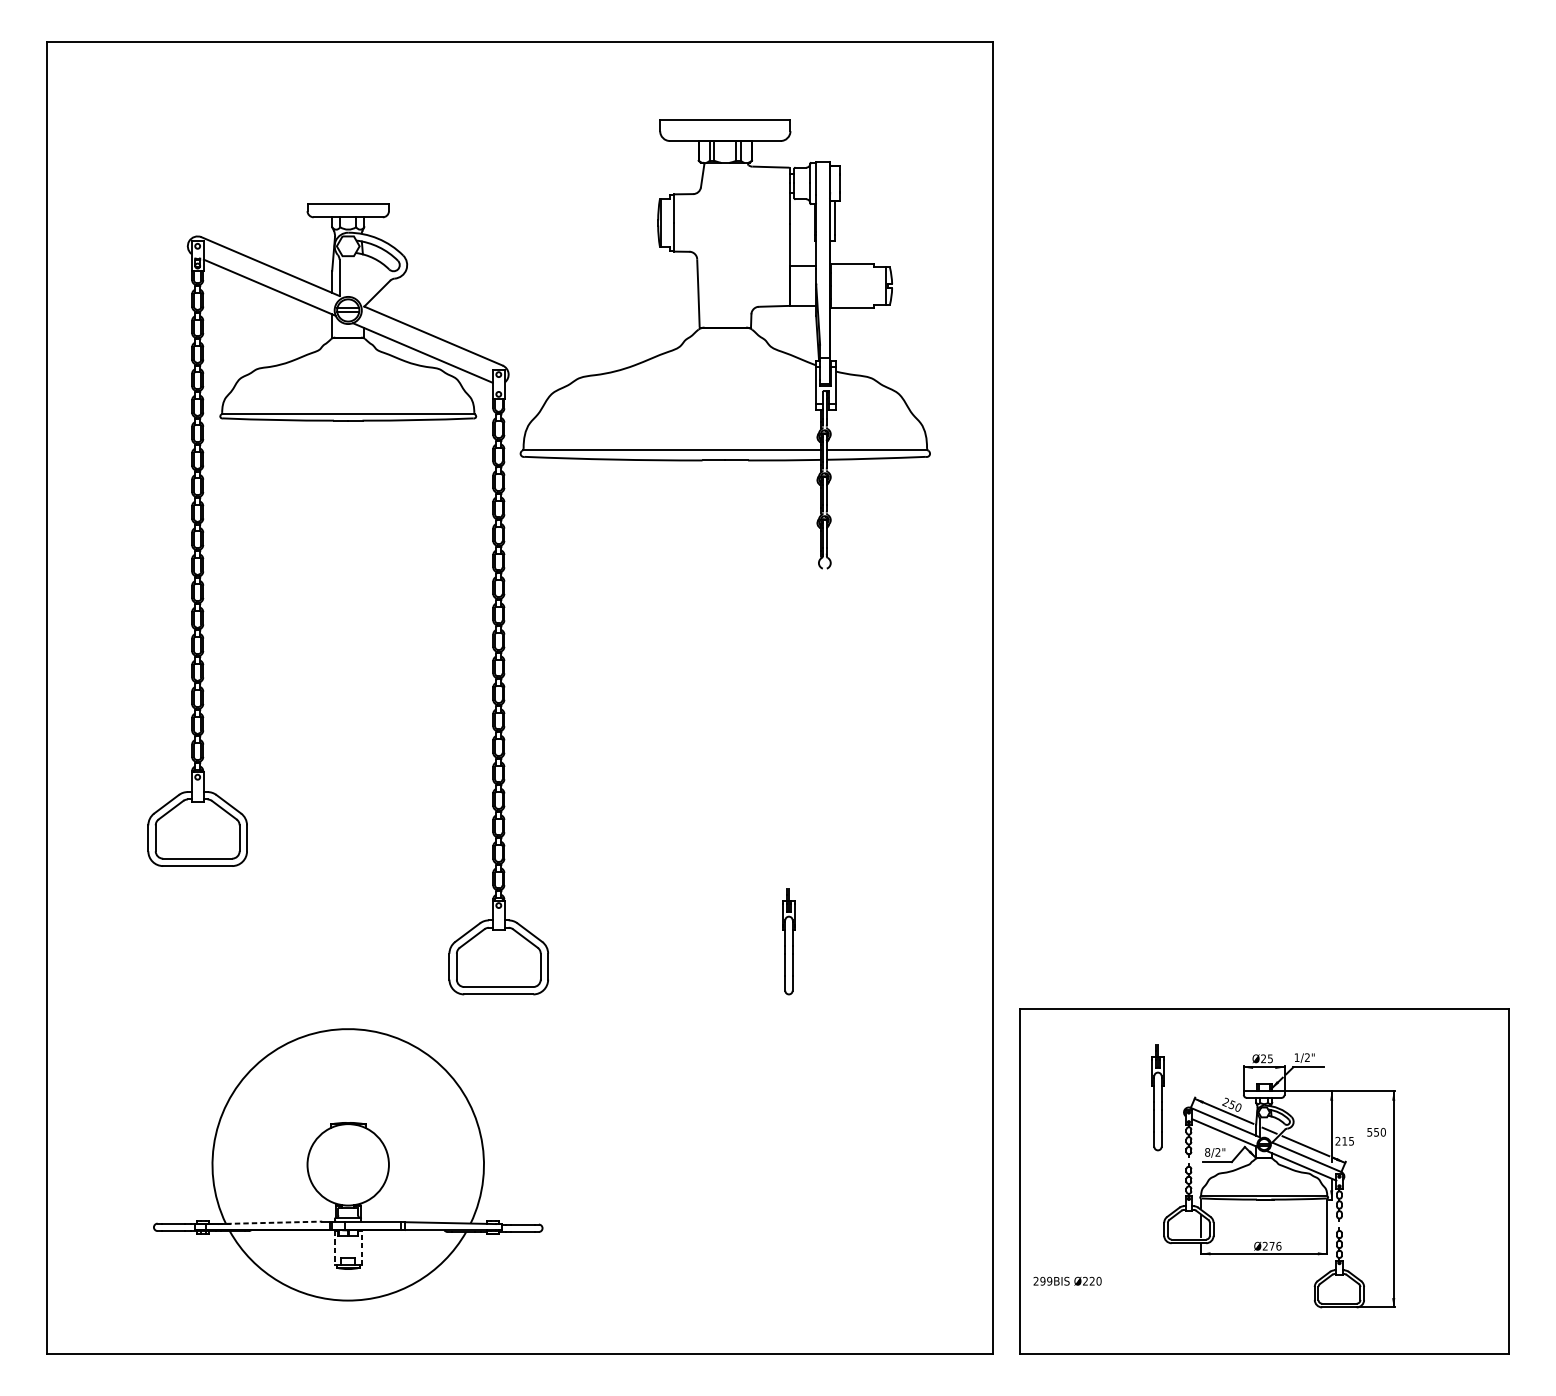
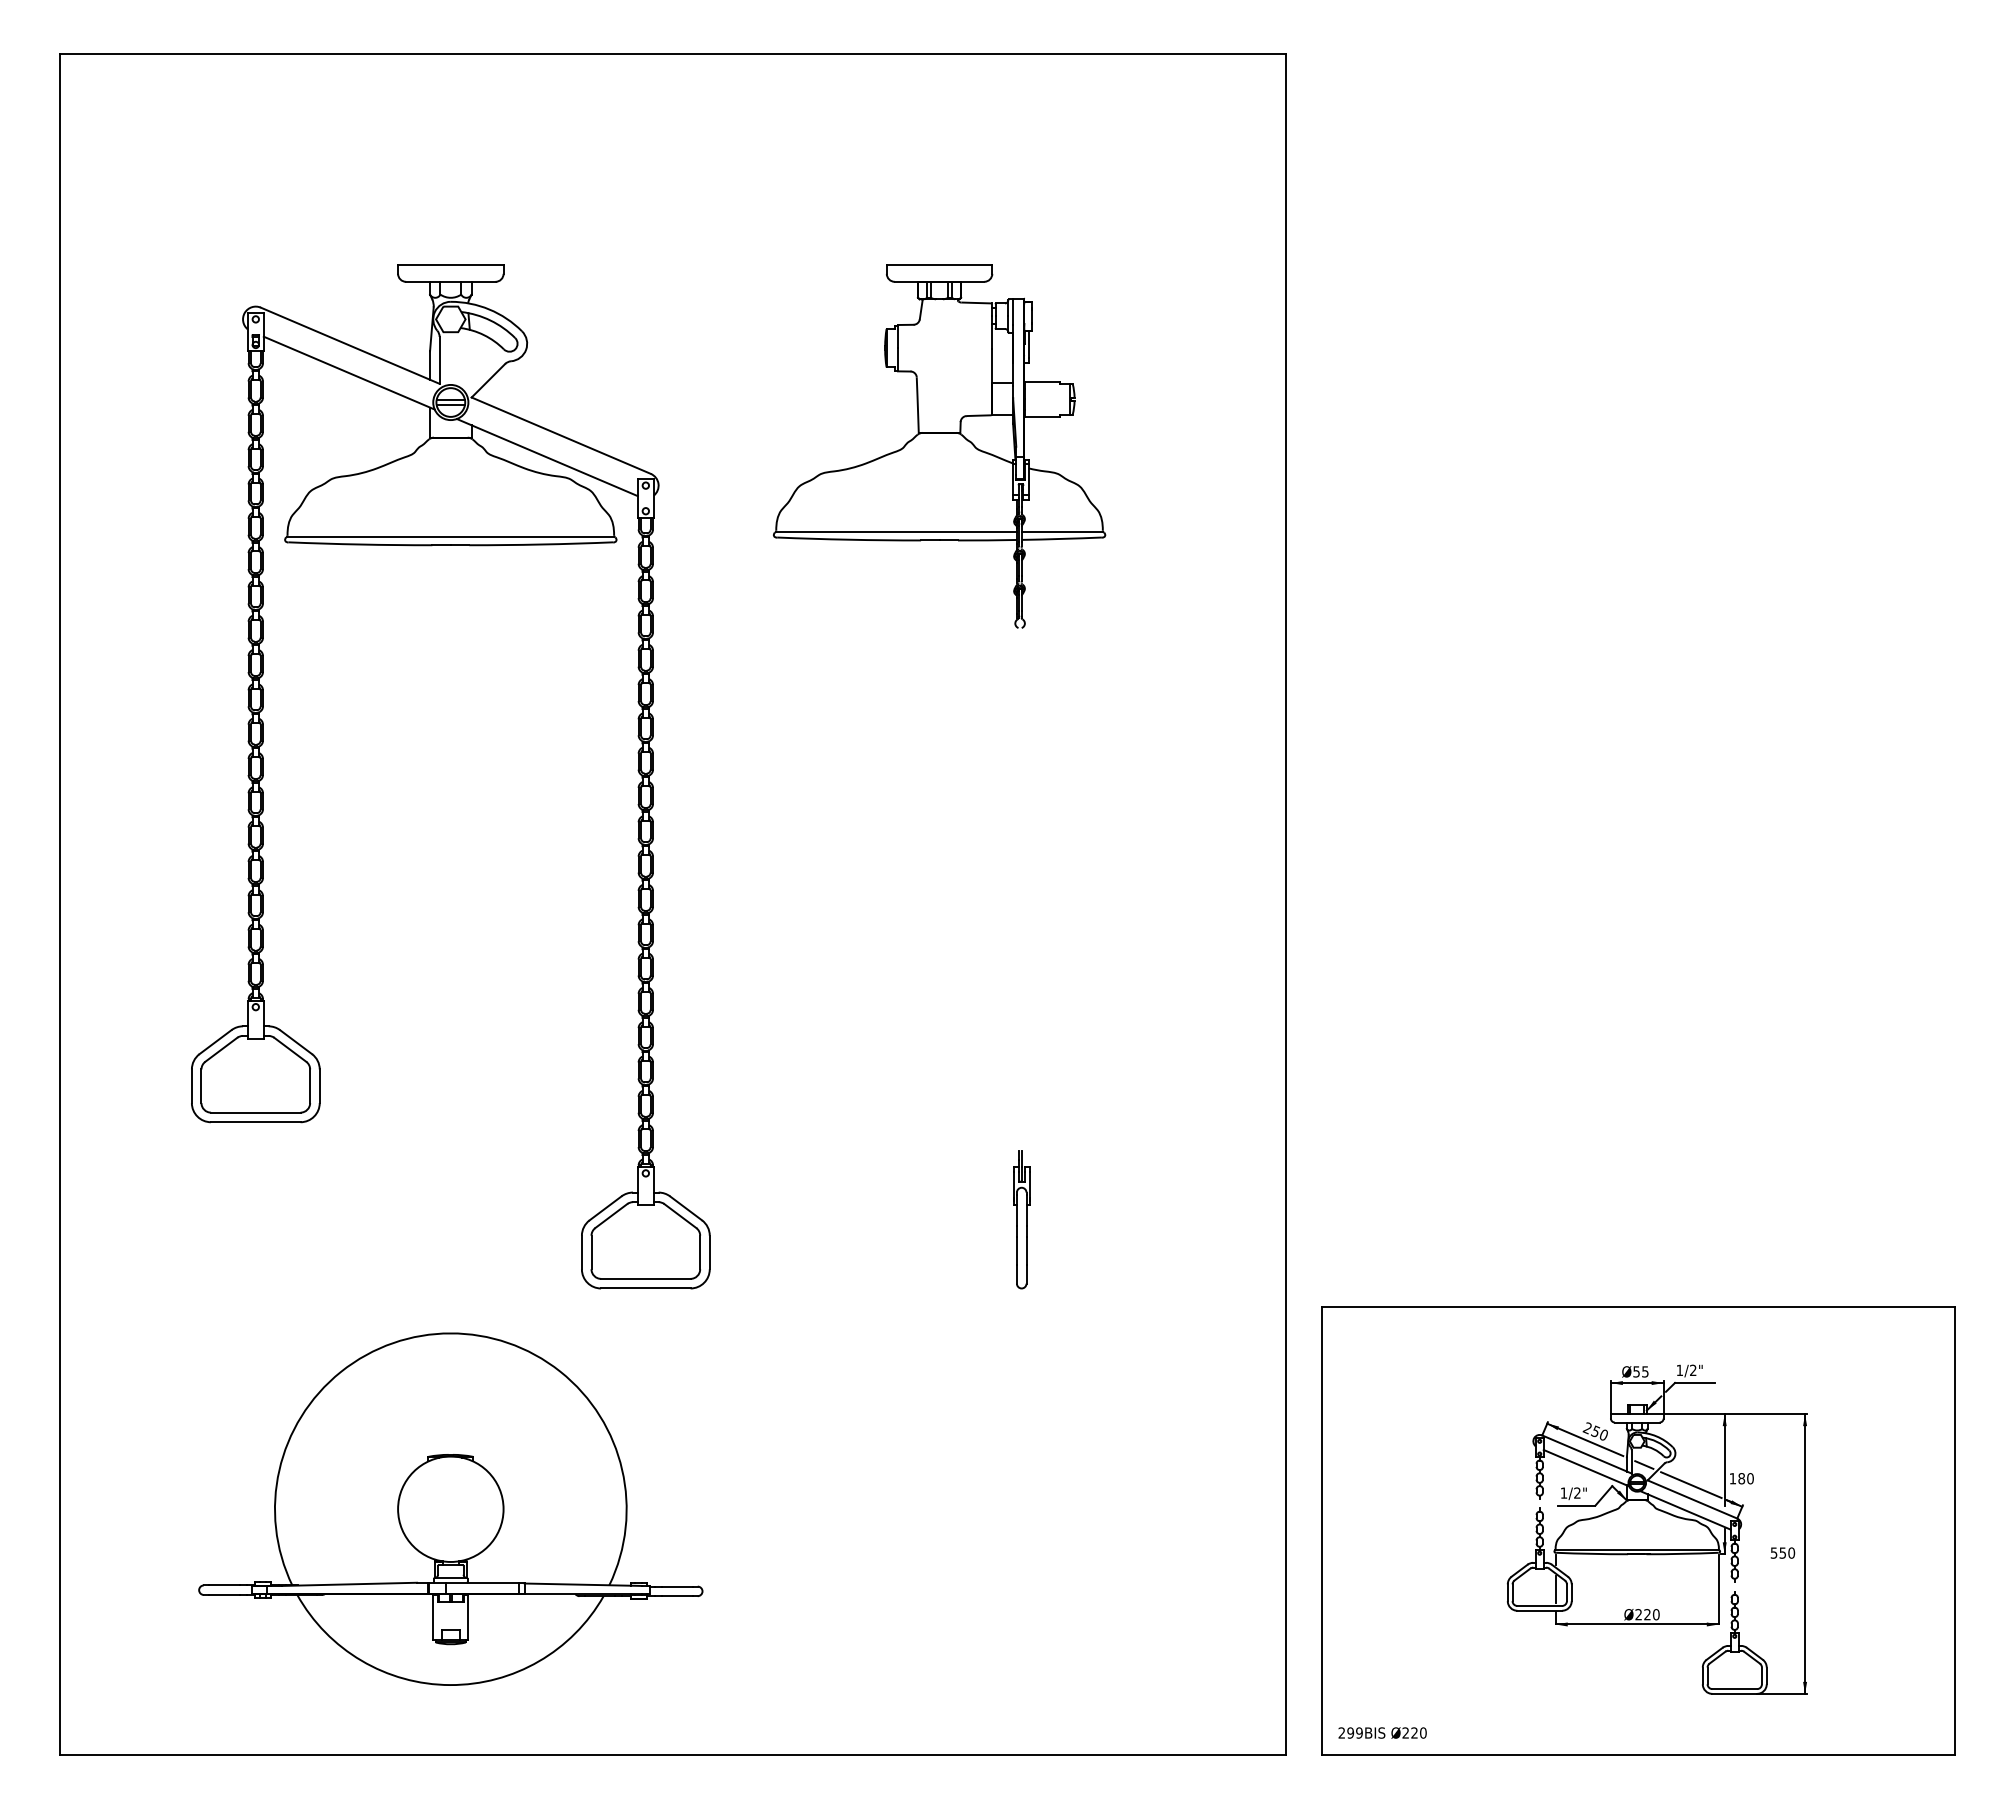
part: (725, 344) -> (939, 446), size x0.62
text: (1263, 1058) -> (1636, 1371), Ø25 -> Ø55
part: (1157, 1097) -> (1499, 1421), removed
text: (1376, 1131) -> (1782, 1552), moved
text: (1344, 1141) -> (1741, 1478), 215 -> 180
text: (1207, 1151) -> (1563, 1492), 8/2" -> 1/2"
line: (270, 1222) -> (349, 1584), dashed -> solid
text: (1275, 1246) -> (1651, 1614), Ø276 -> Ø220
line: (361, 1247) -> (468, 1616), dashed -> solid
line: (334, 1248) -> (433, 1617), dashed -> solid
text: (1067, 1280) -> (1382, 1732), moved

